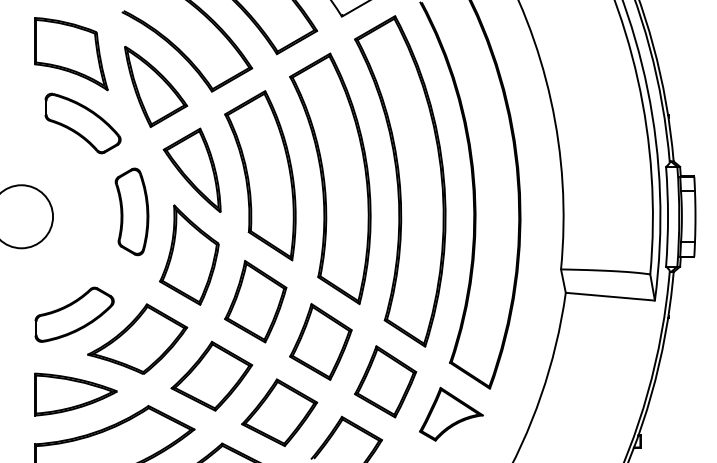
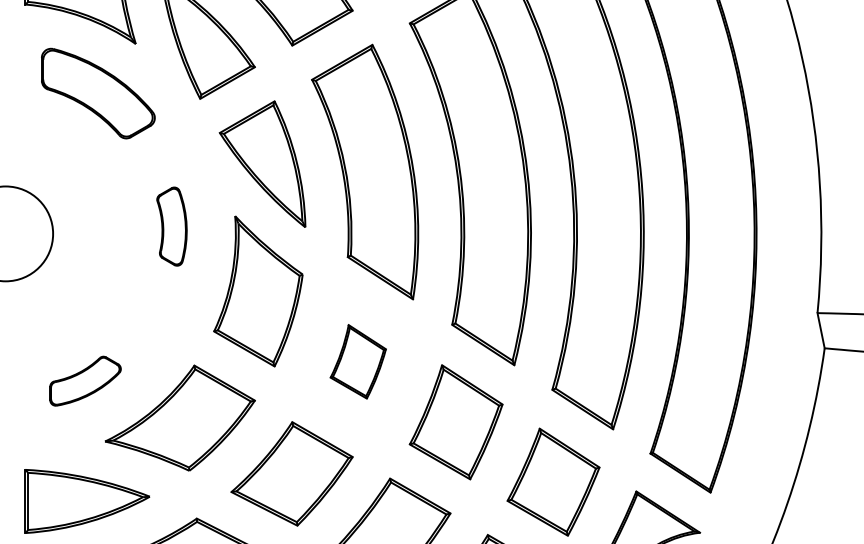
part: (131, 211) -> (171, 225), size x0.6
part: (255, 301) -> (357, 361), size x0.6
part: (74, 314) -> (85, 380), size x0.6

